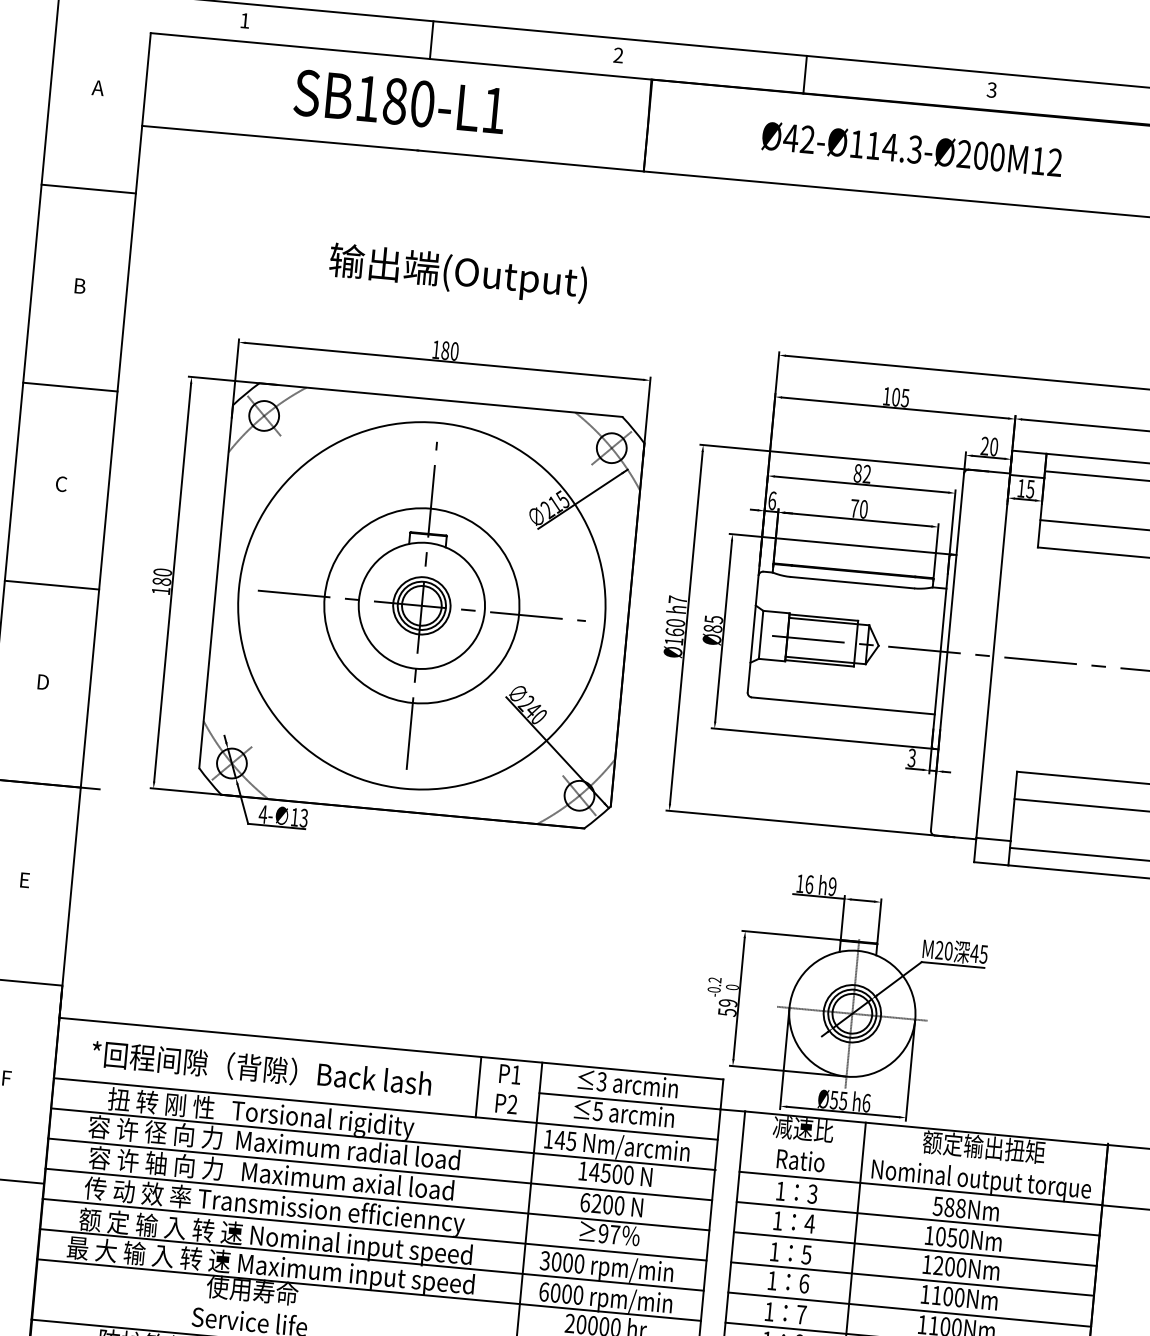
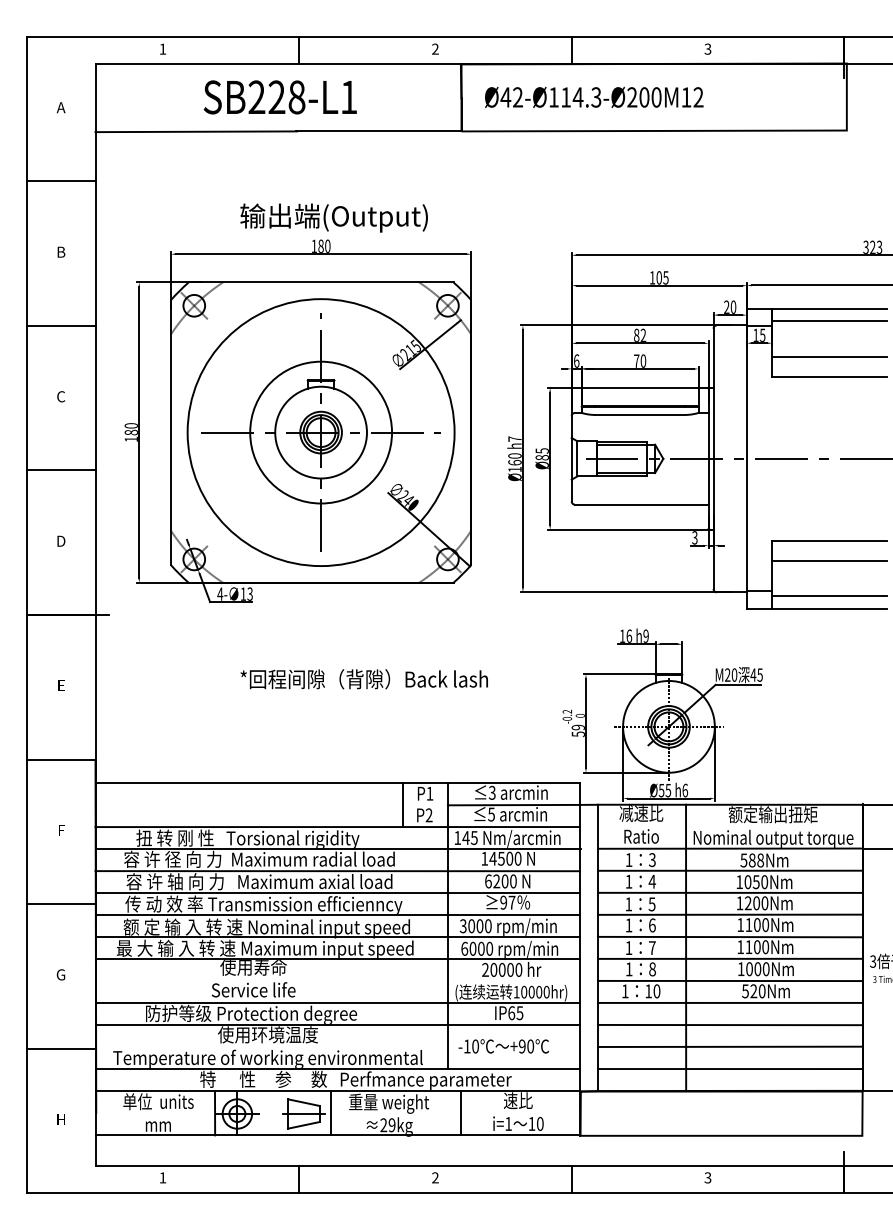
text: (394, 101) -> (276, 97), SB180-L1 -> SB228-L1
text: (912, 148) -> (594, 96), moved
part: (391, 586) -> (297, 420), moved
text: (260, 1068) -> (363, 679), moved

